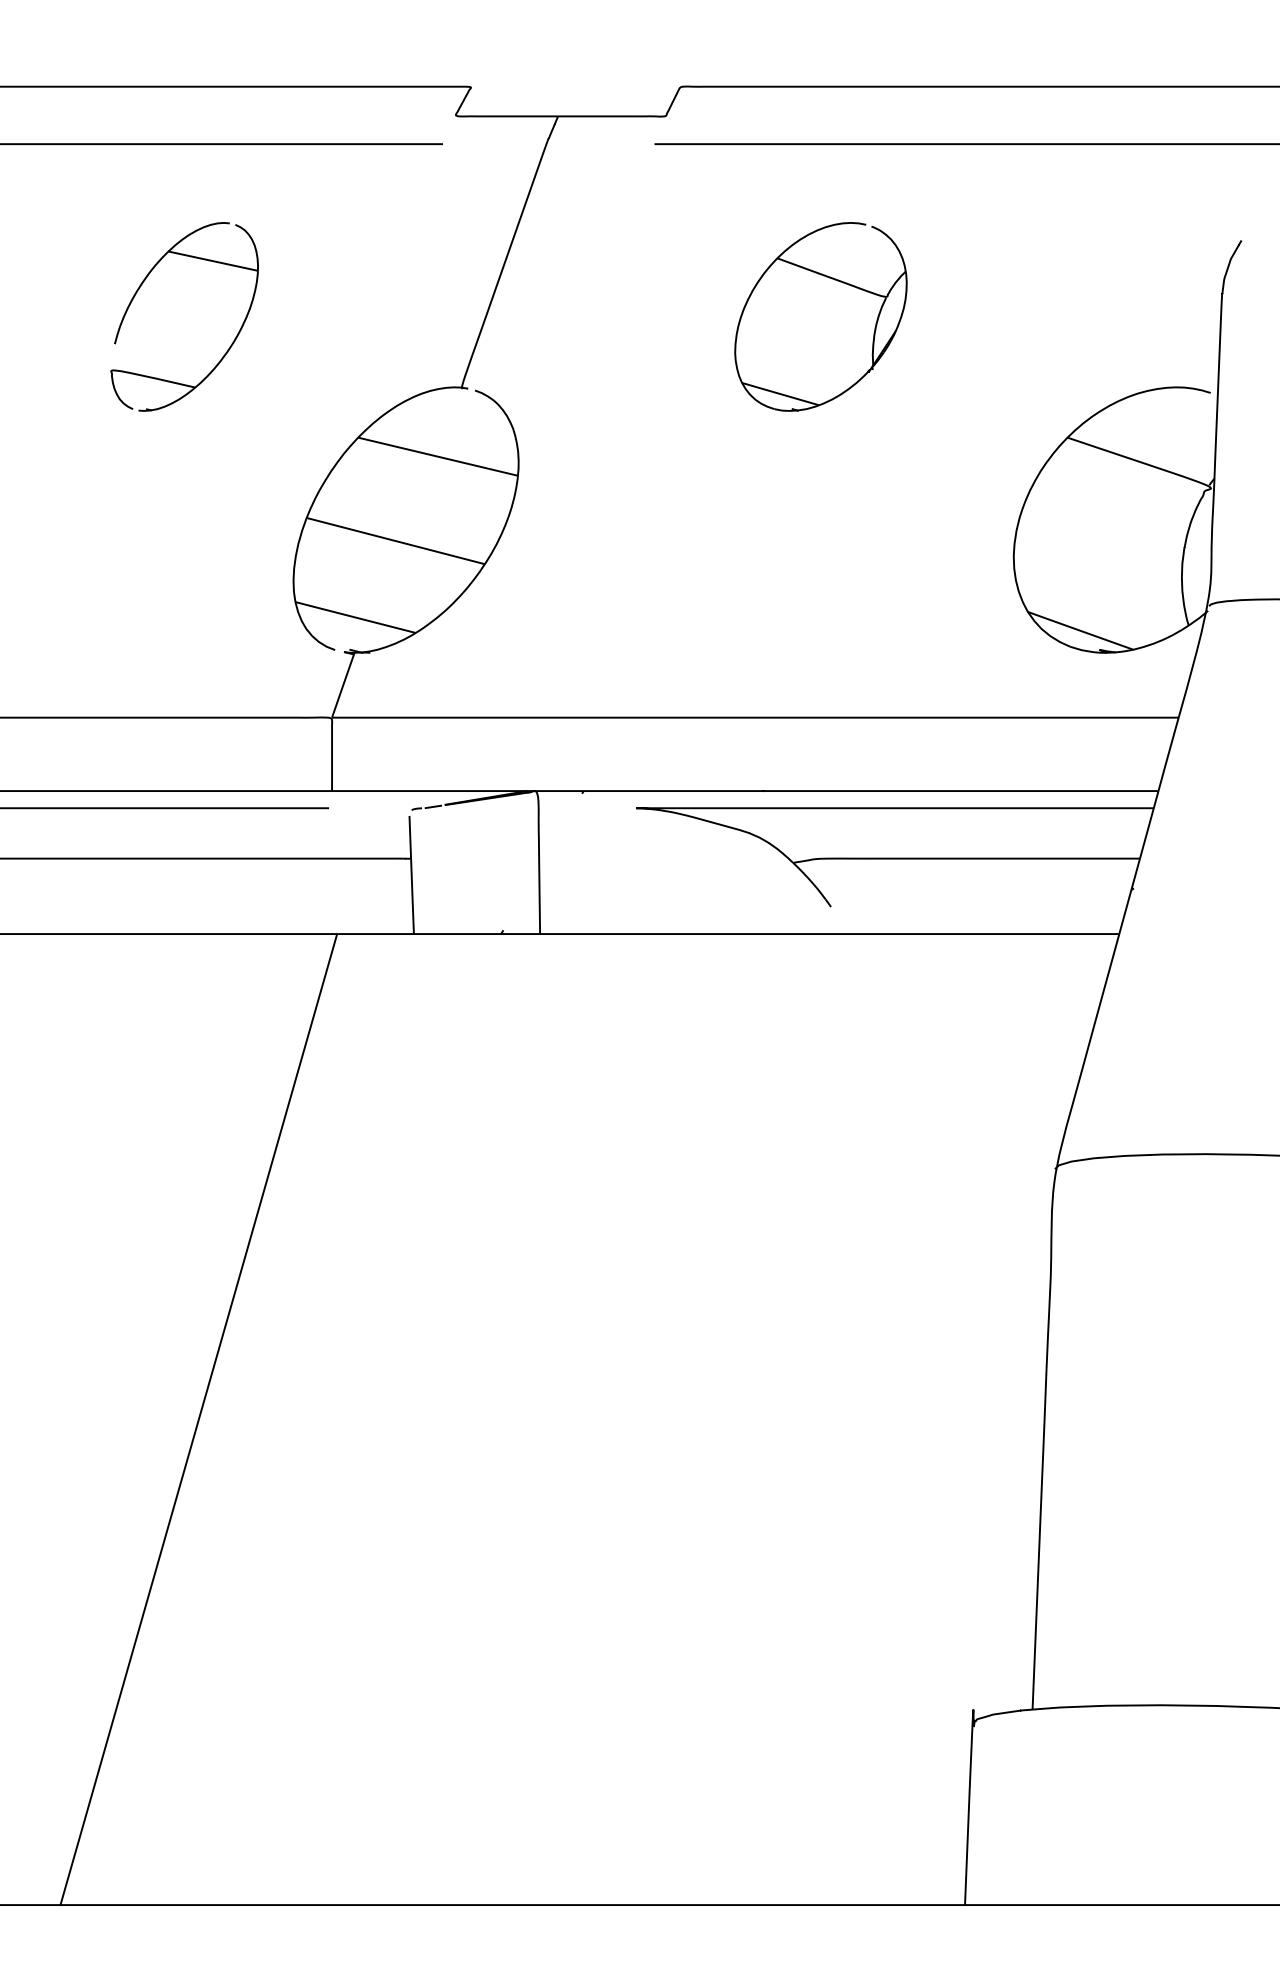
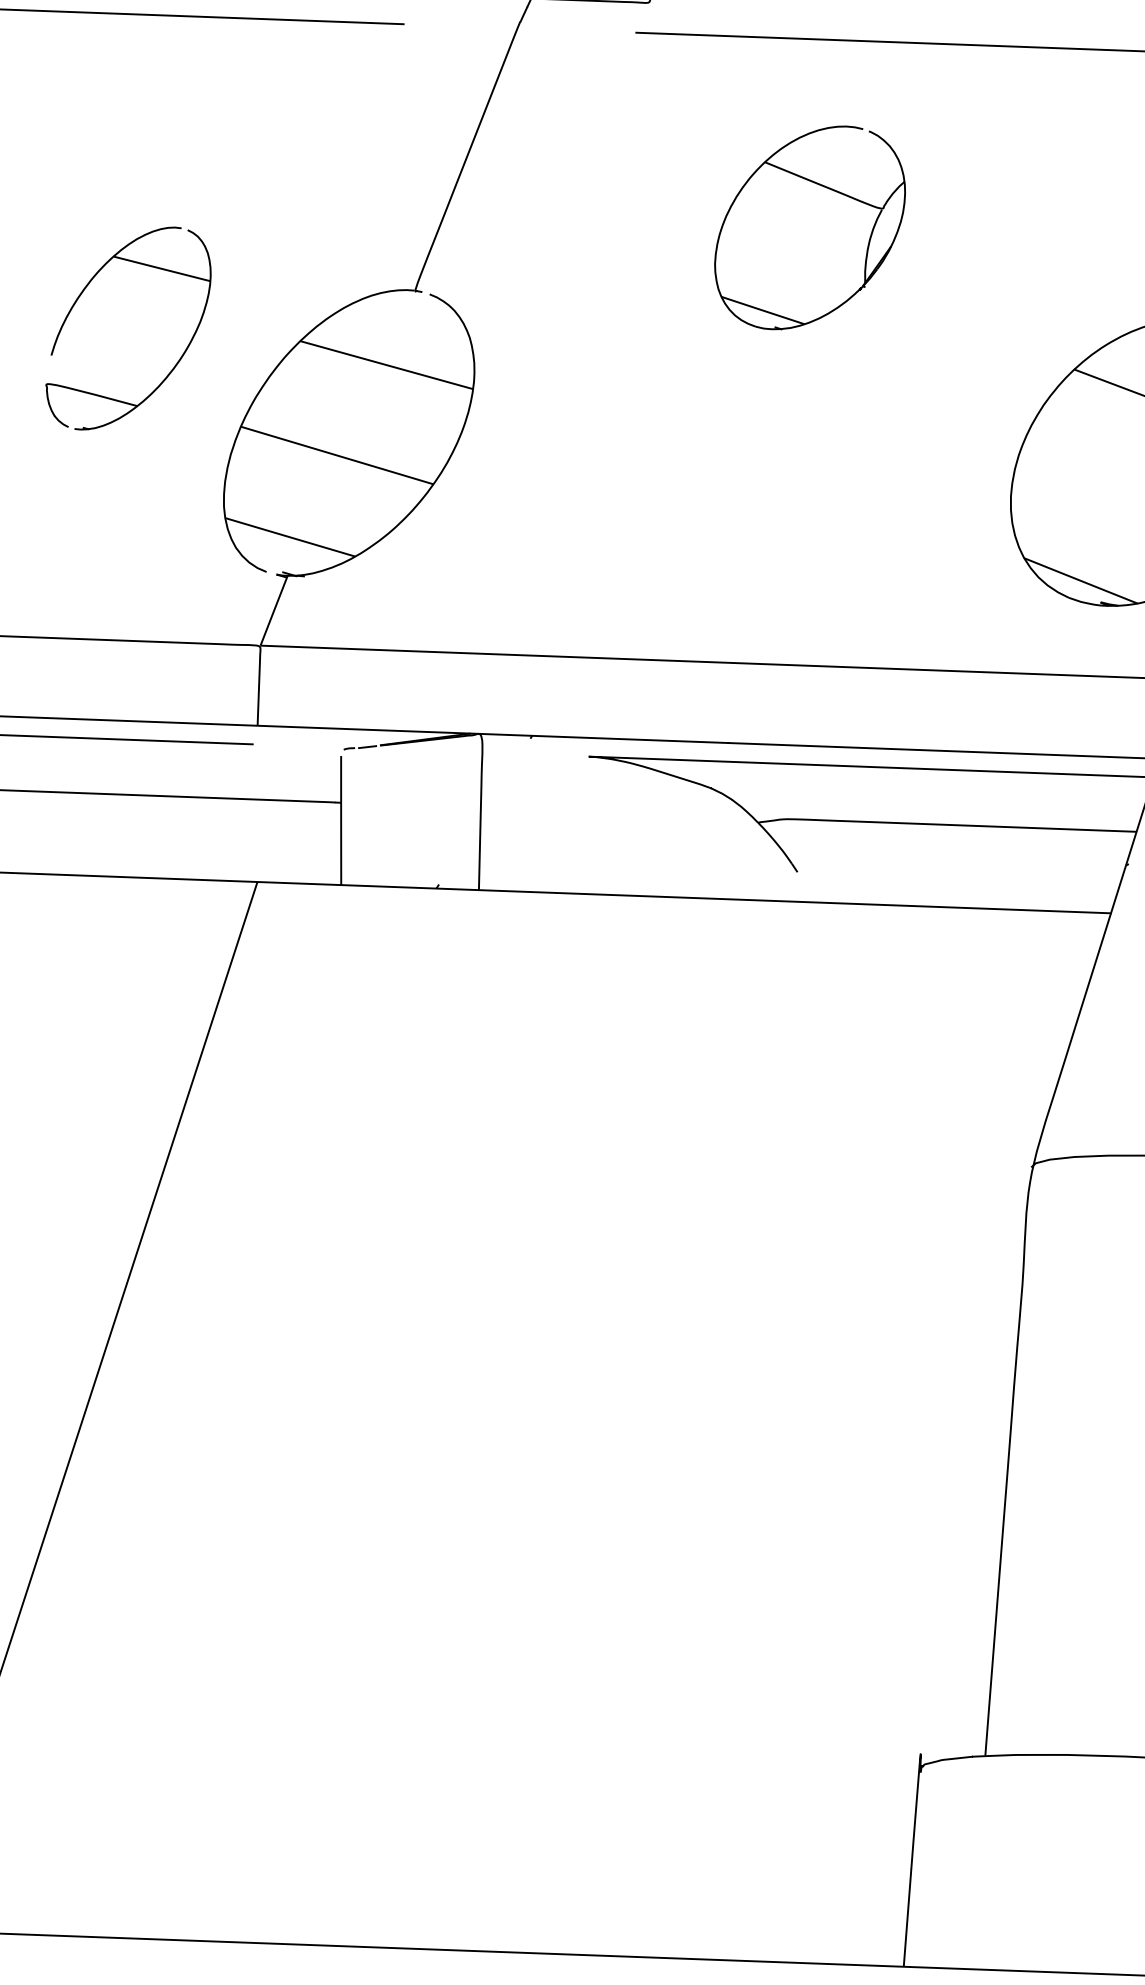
part: (141, 286) -> (82, 293), moved

